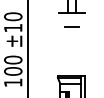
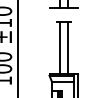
line: (67, 51) -> (59, 47), added
line: (75, 51) -> (68, 47), added

